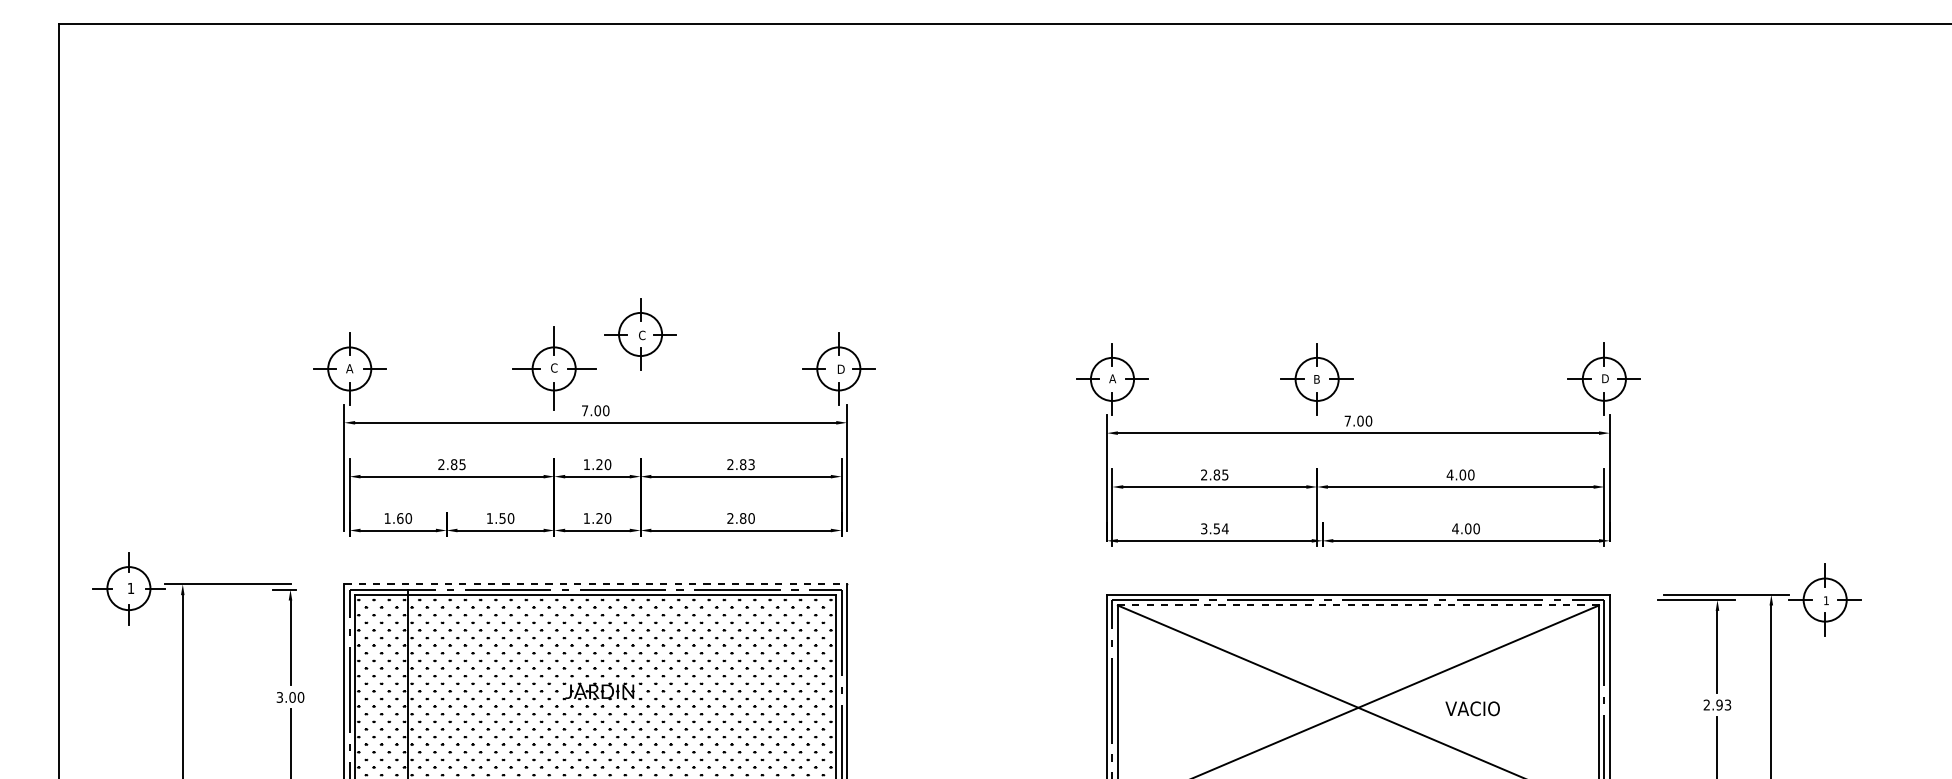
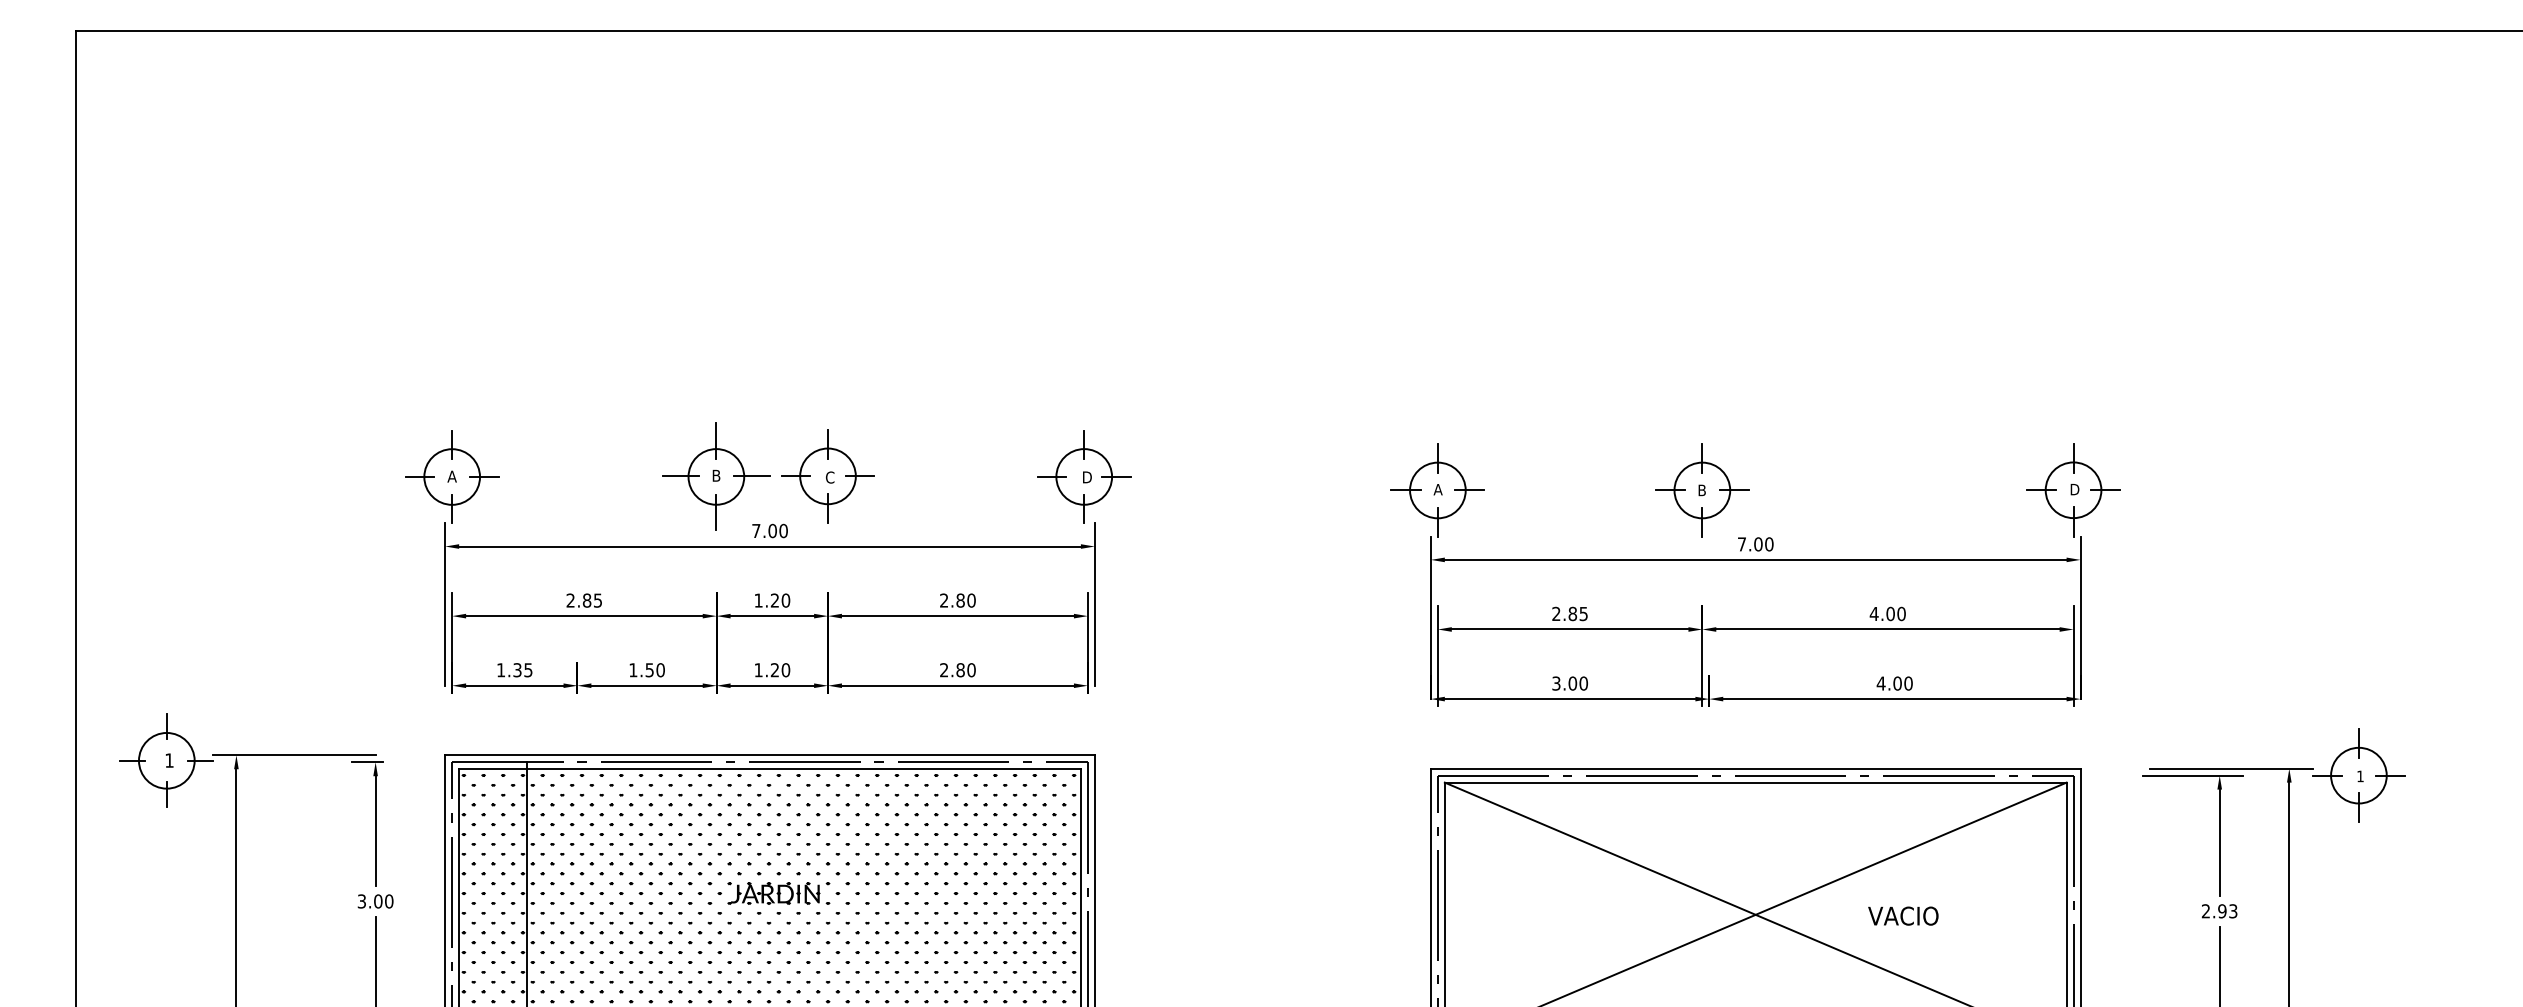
part: (640, 334) -> (827, 476), moved
text: (554, 367) -> (716, 475), C -> B
text: (751, 464) -> (971, 600), 2.83 -> 2.80
text: (404, 518) -> (522, 670), 1.60 -> 1.35
text: (1220, 528) -> (1577, 683), 3.54 -> 3.00
line: (596, 584) -> (771, 755), dashed -> solid
line: (1358, 605) -> (1755, 782), dashed -> solid

